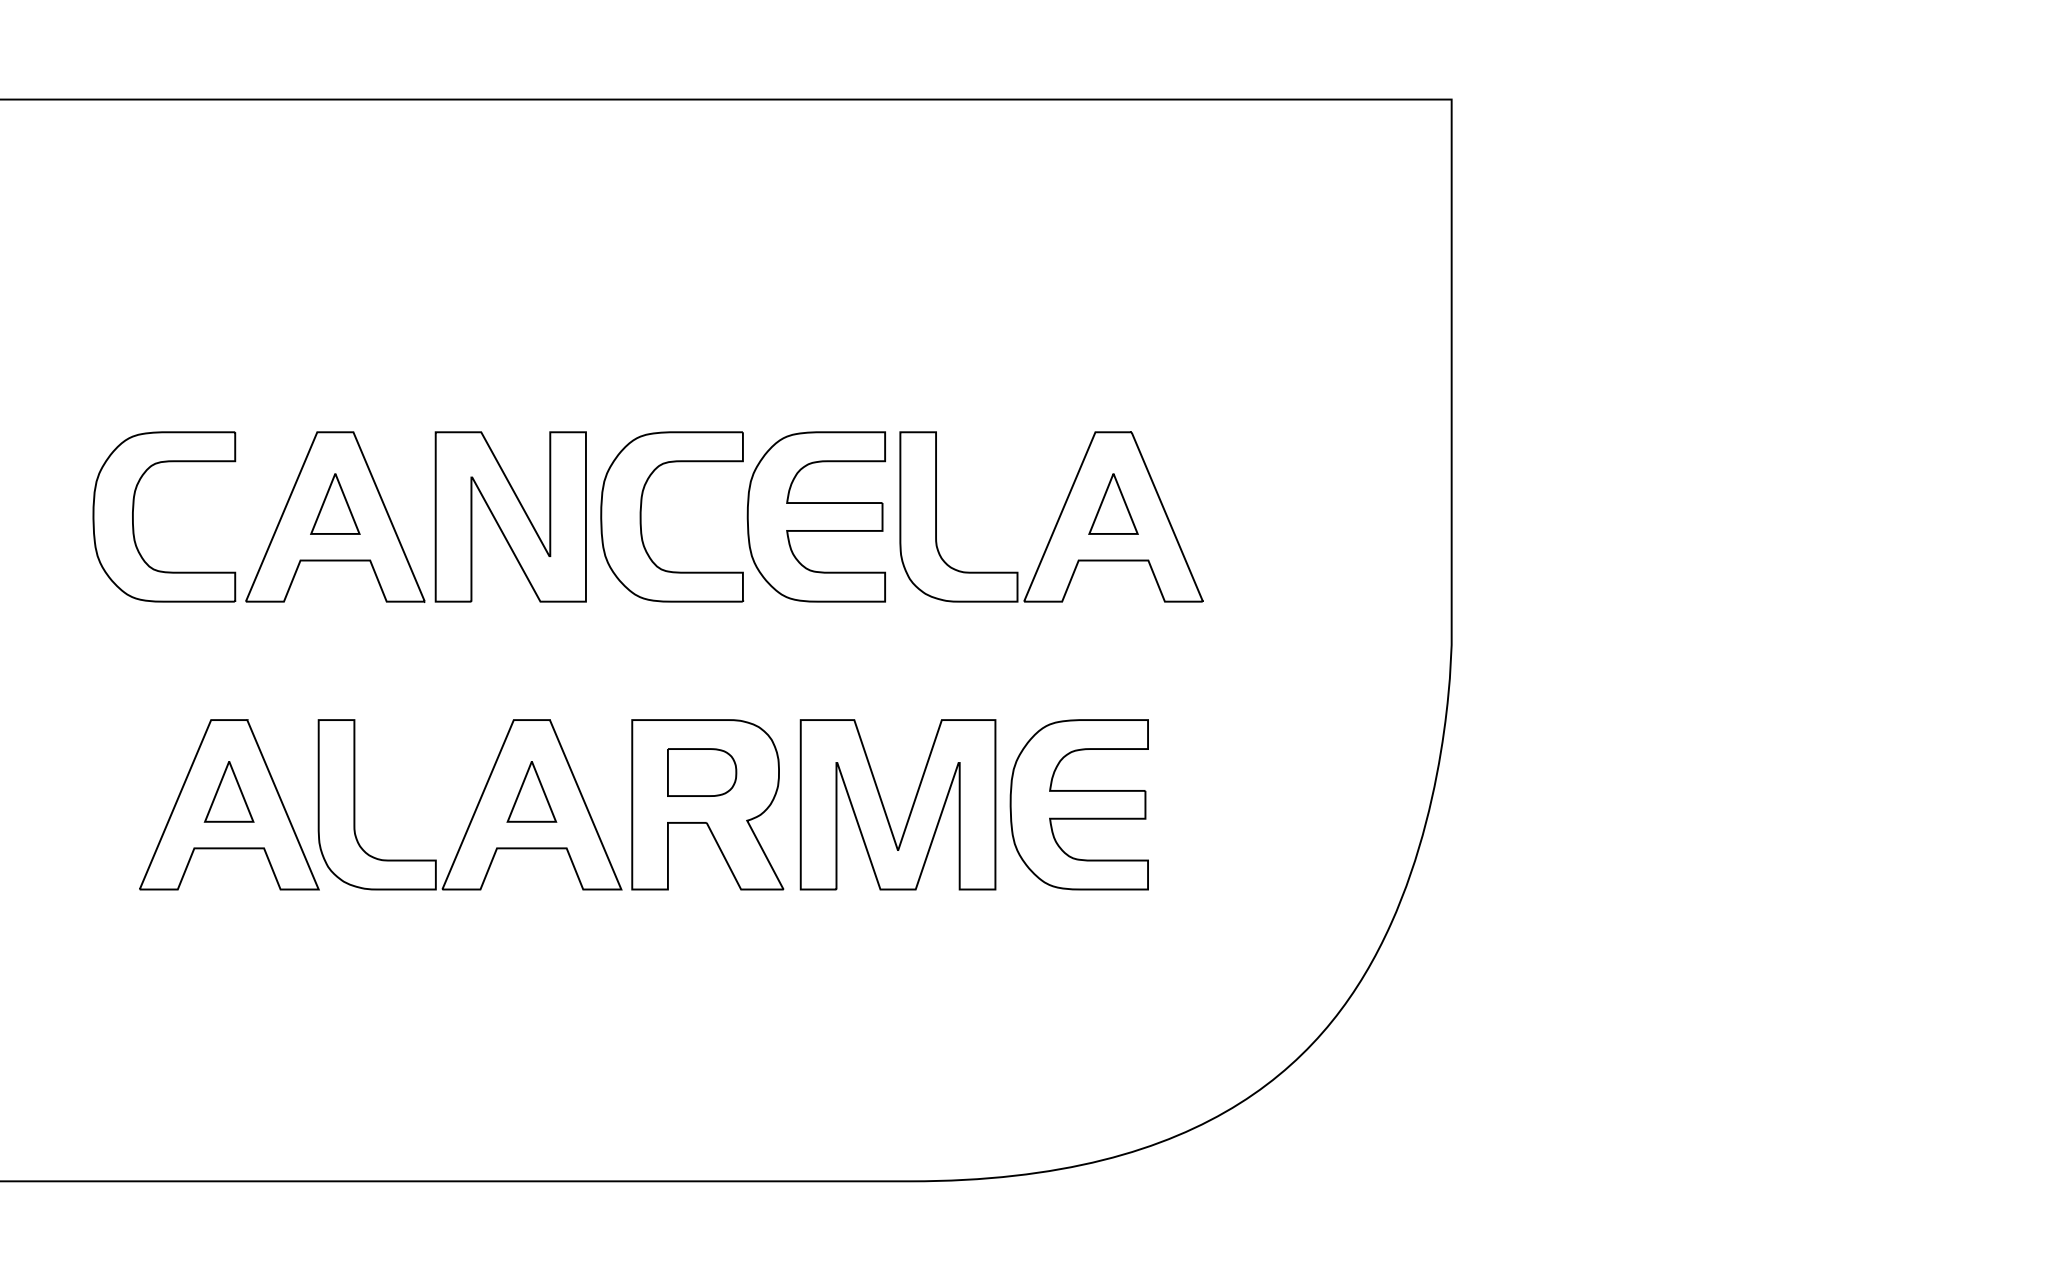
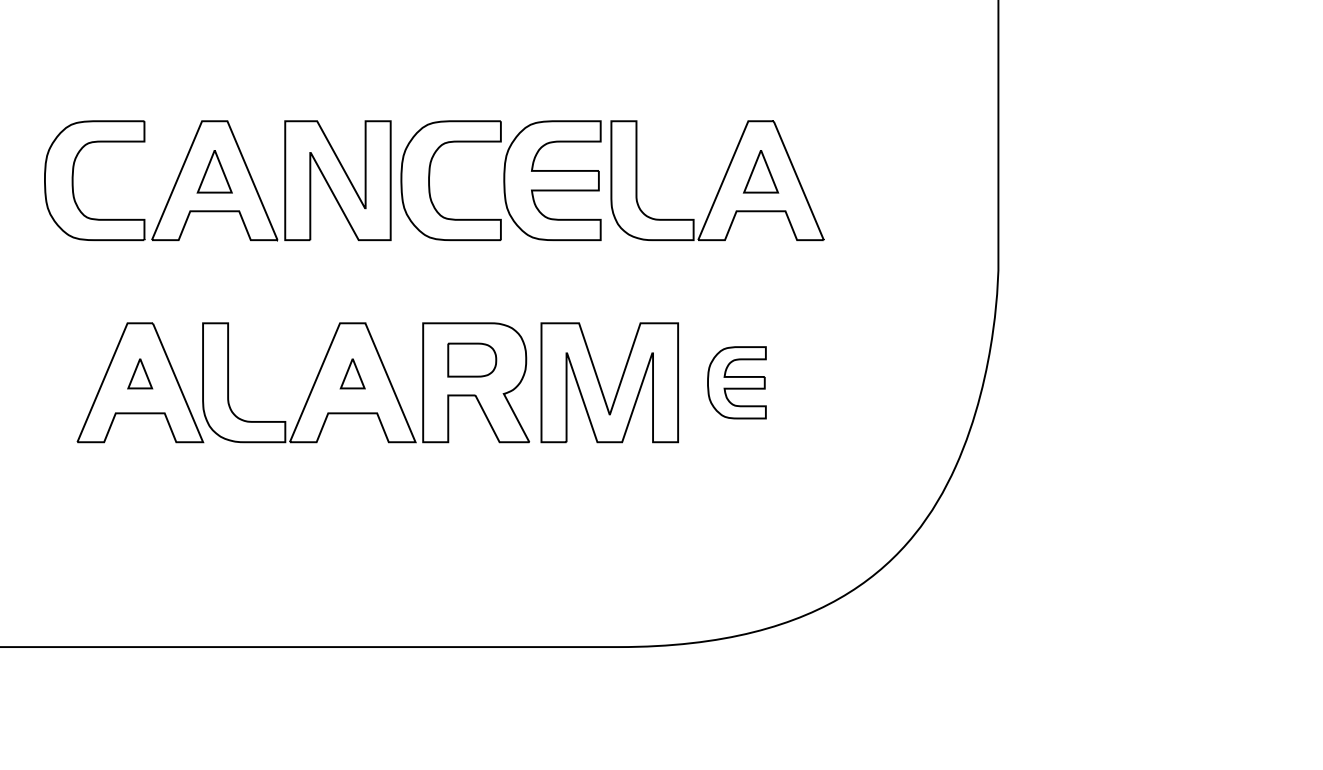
part: (228, 791) -> (139, 373), size x0.7
part: (531, 791) -> (352, 373), size x0.7
part: (1078, 804) -> (736, 382), size x0.6

